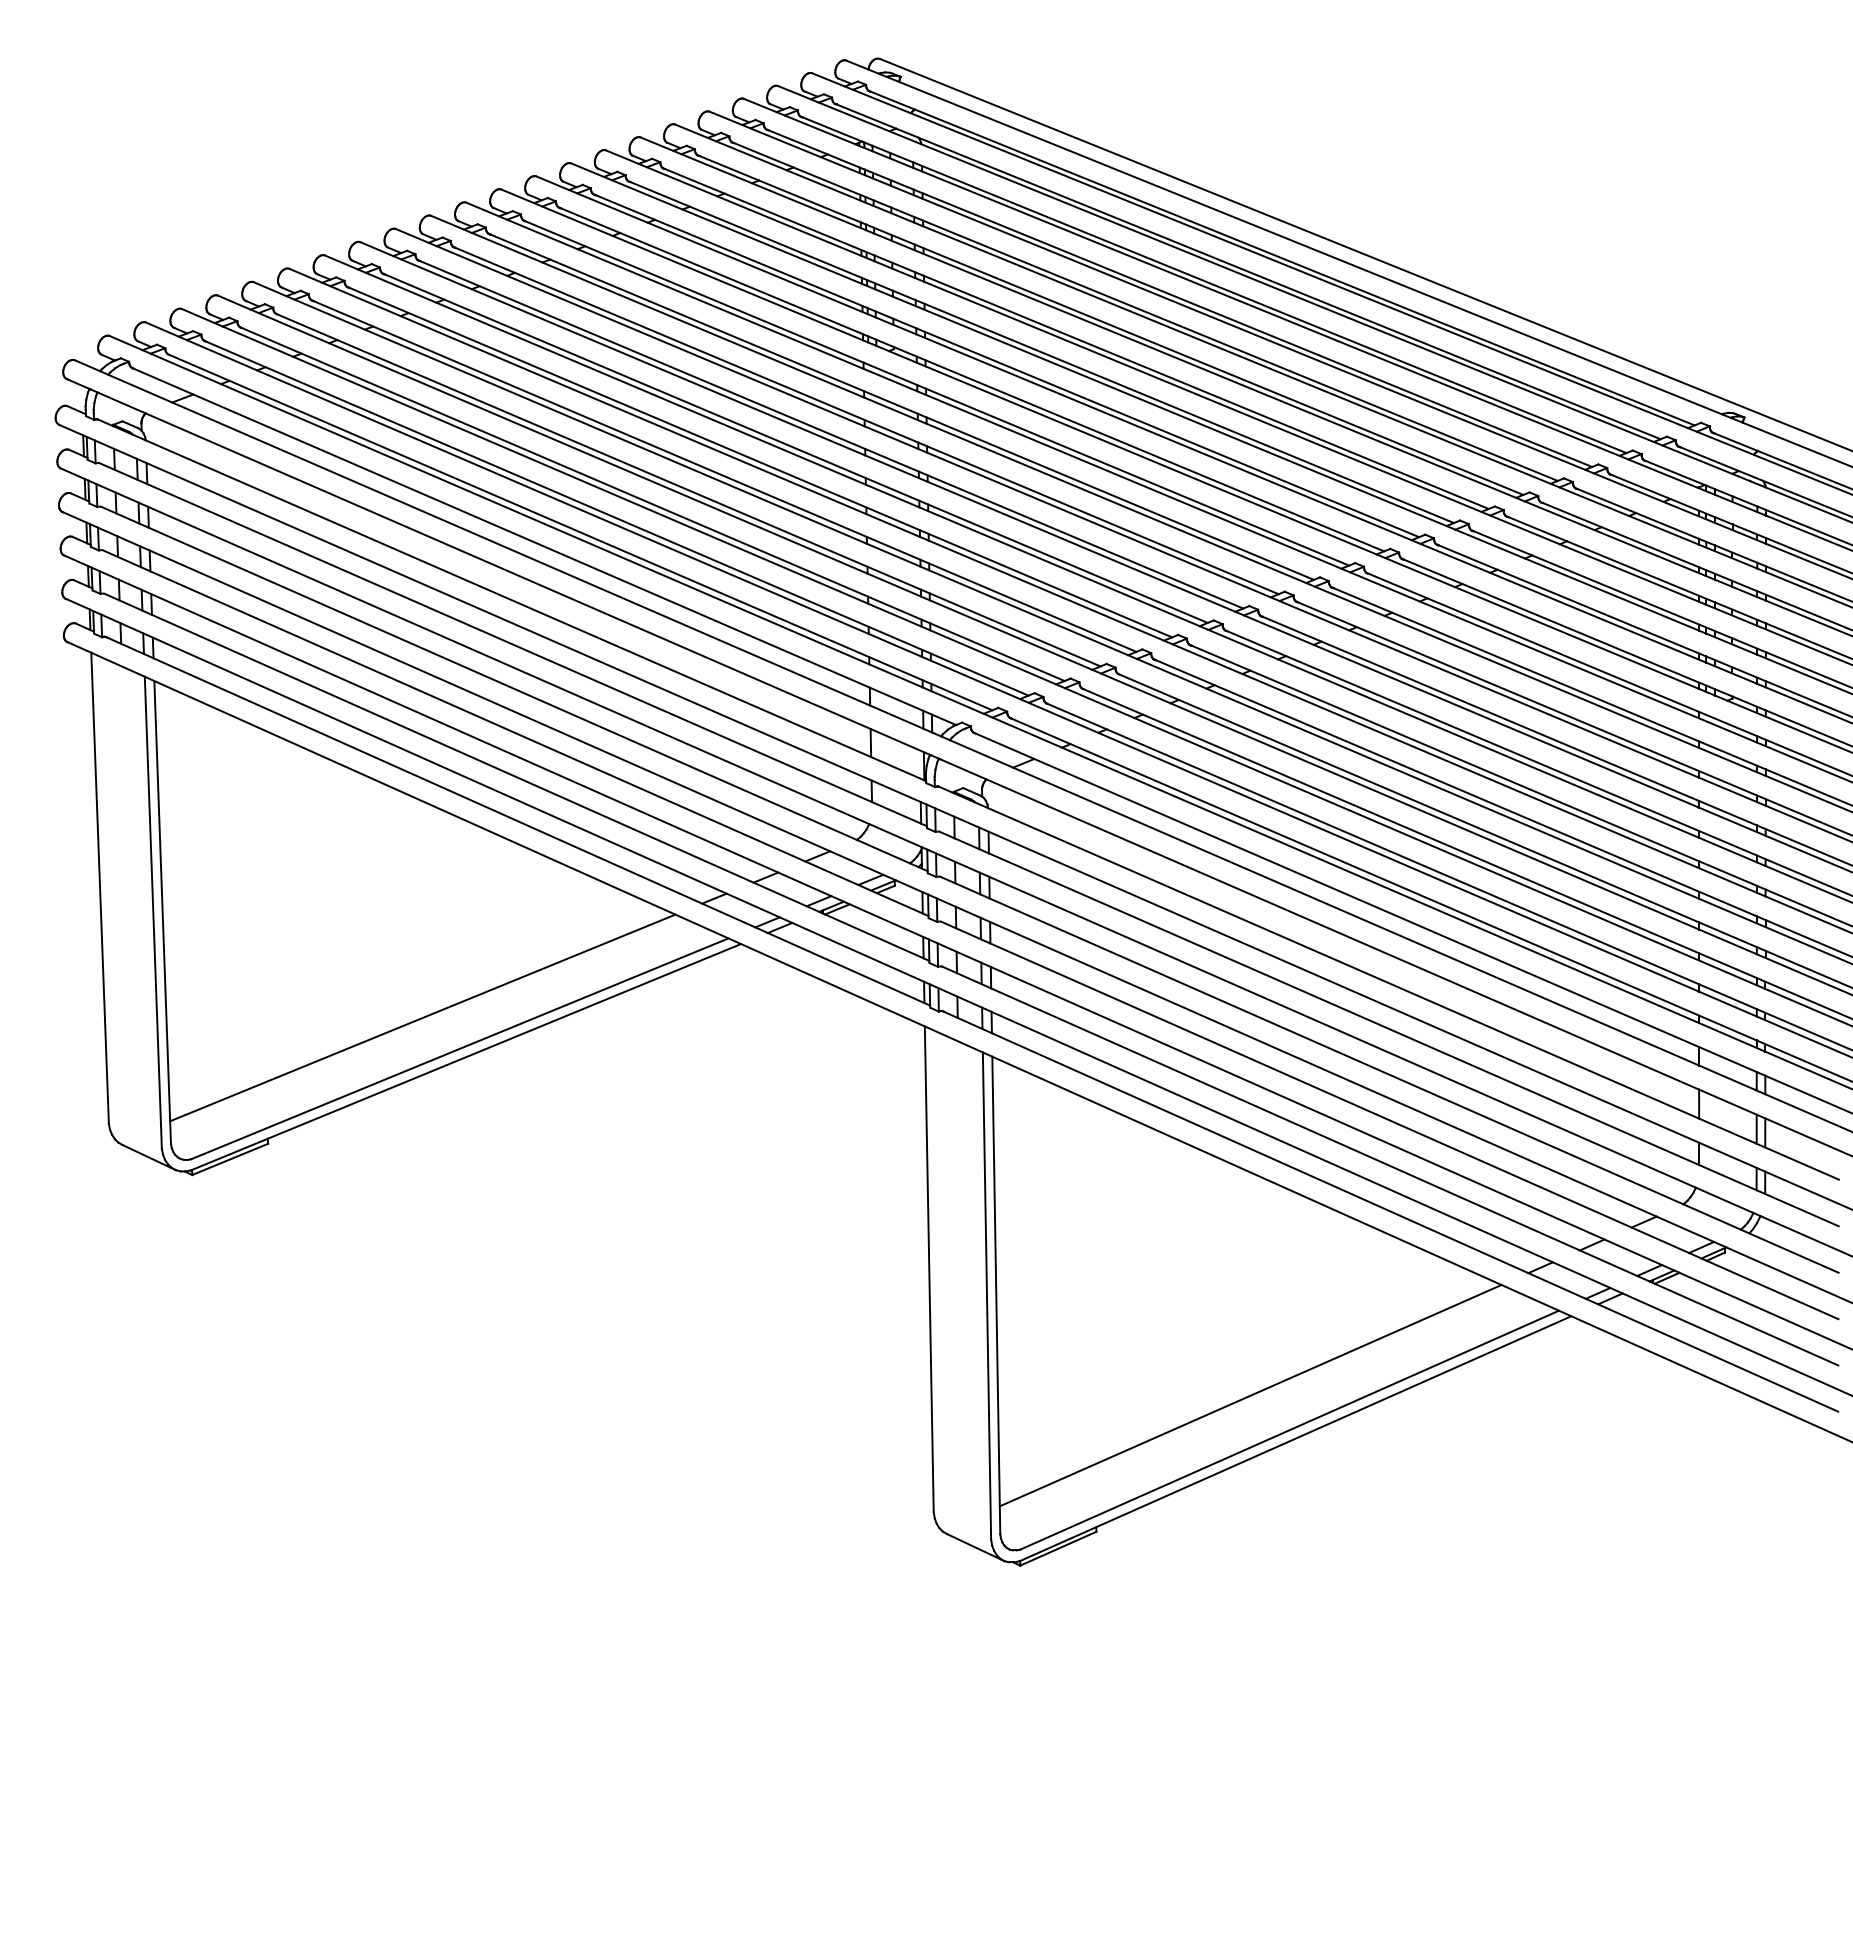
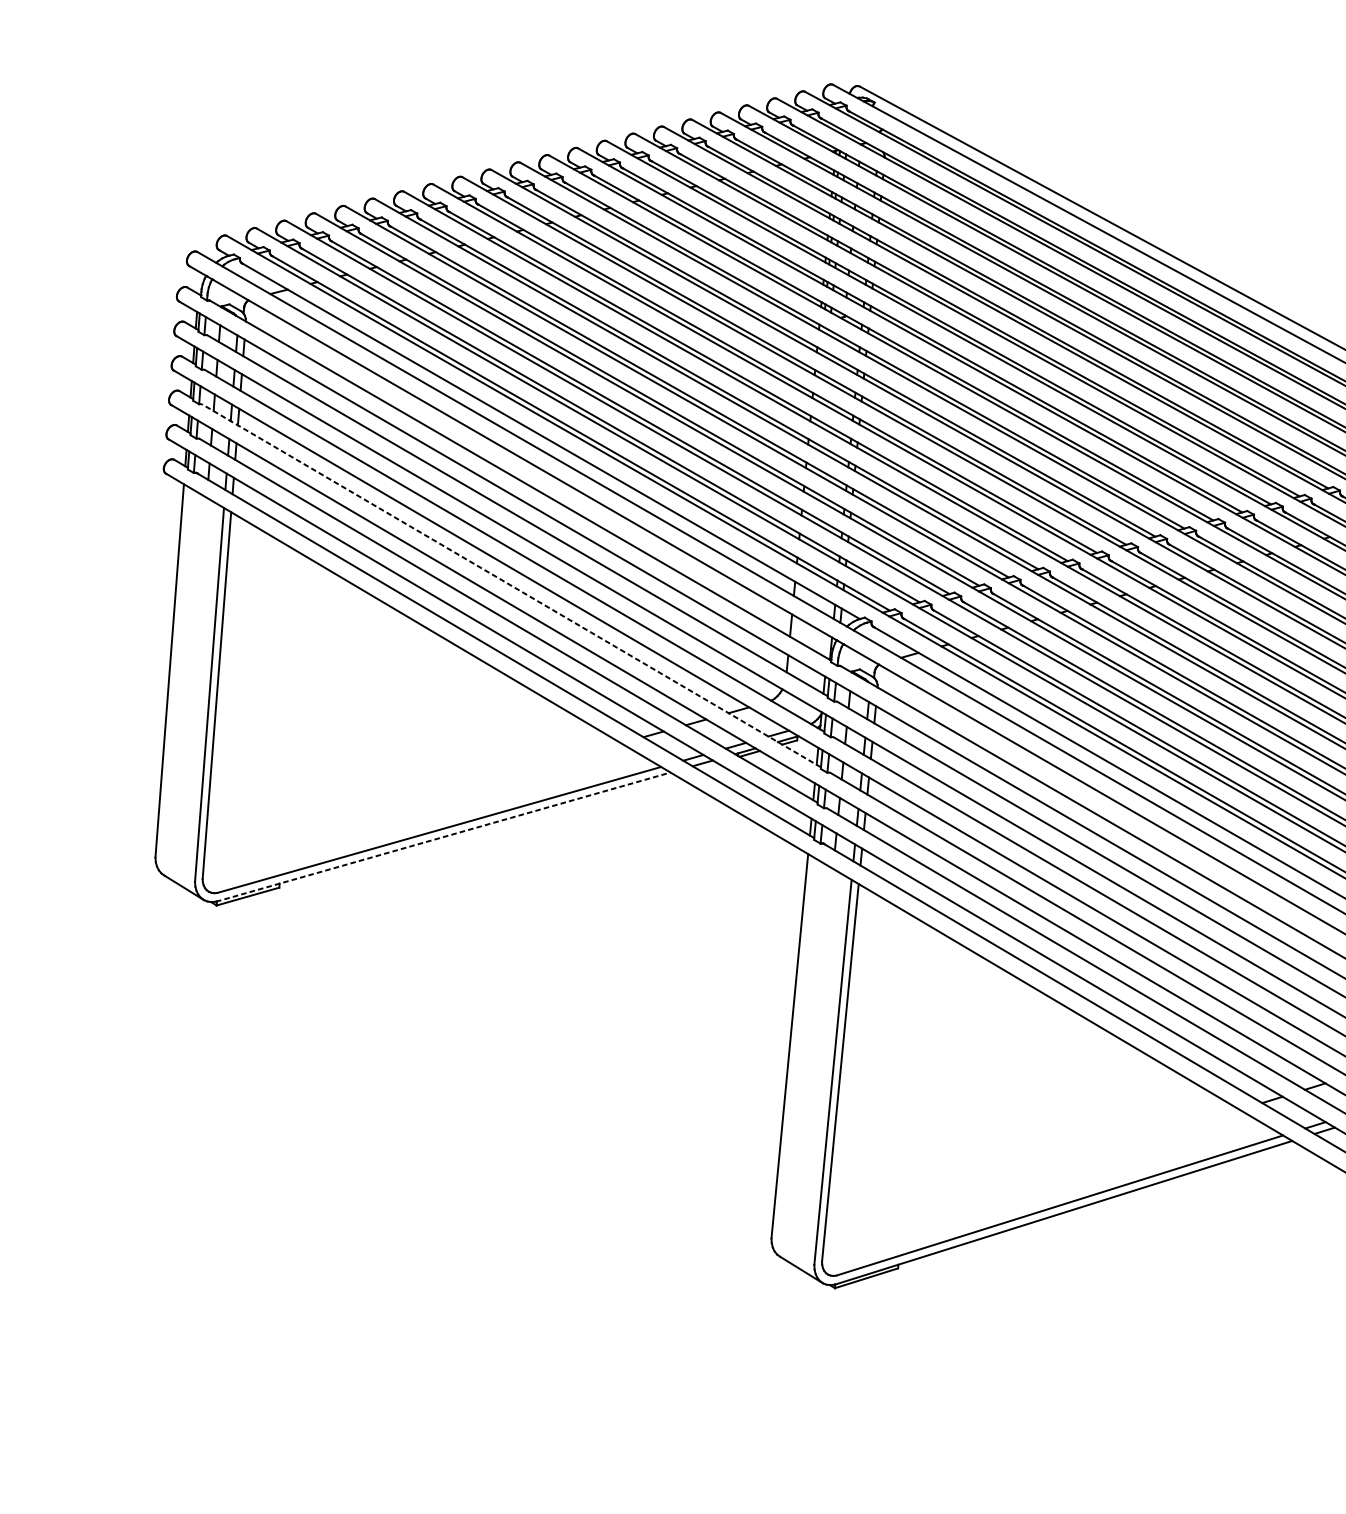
line: (515, 733) -> (511, 586), solid -> dashed
line: (422, 1017) -> (412, 801), removed
line: (466, 1057) -> (443, 837), solid -> dashed
line: (1250, 1395) -> (1032, 1174), removed

